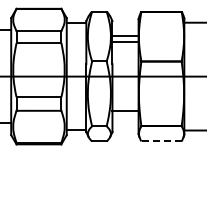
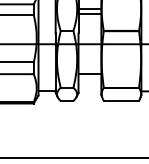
line: (161, 141) -> (121, 101), dashed -> solid

